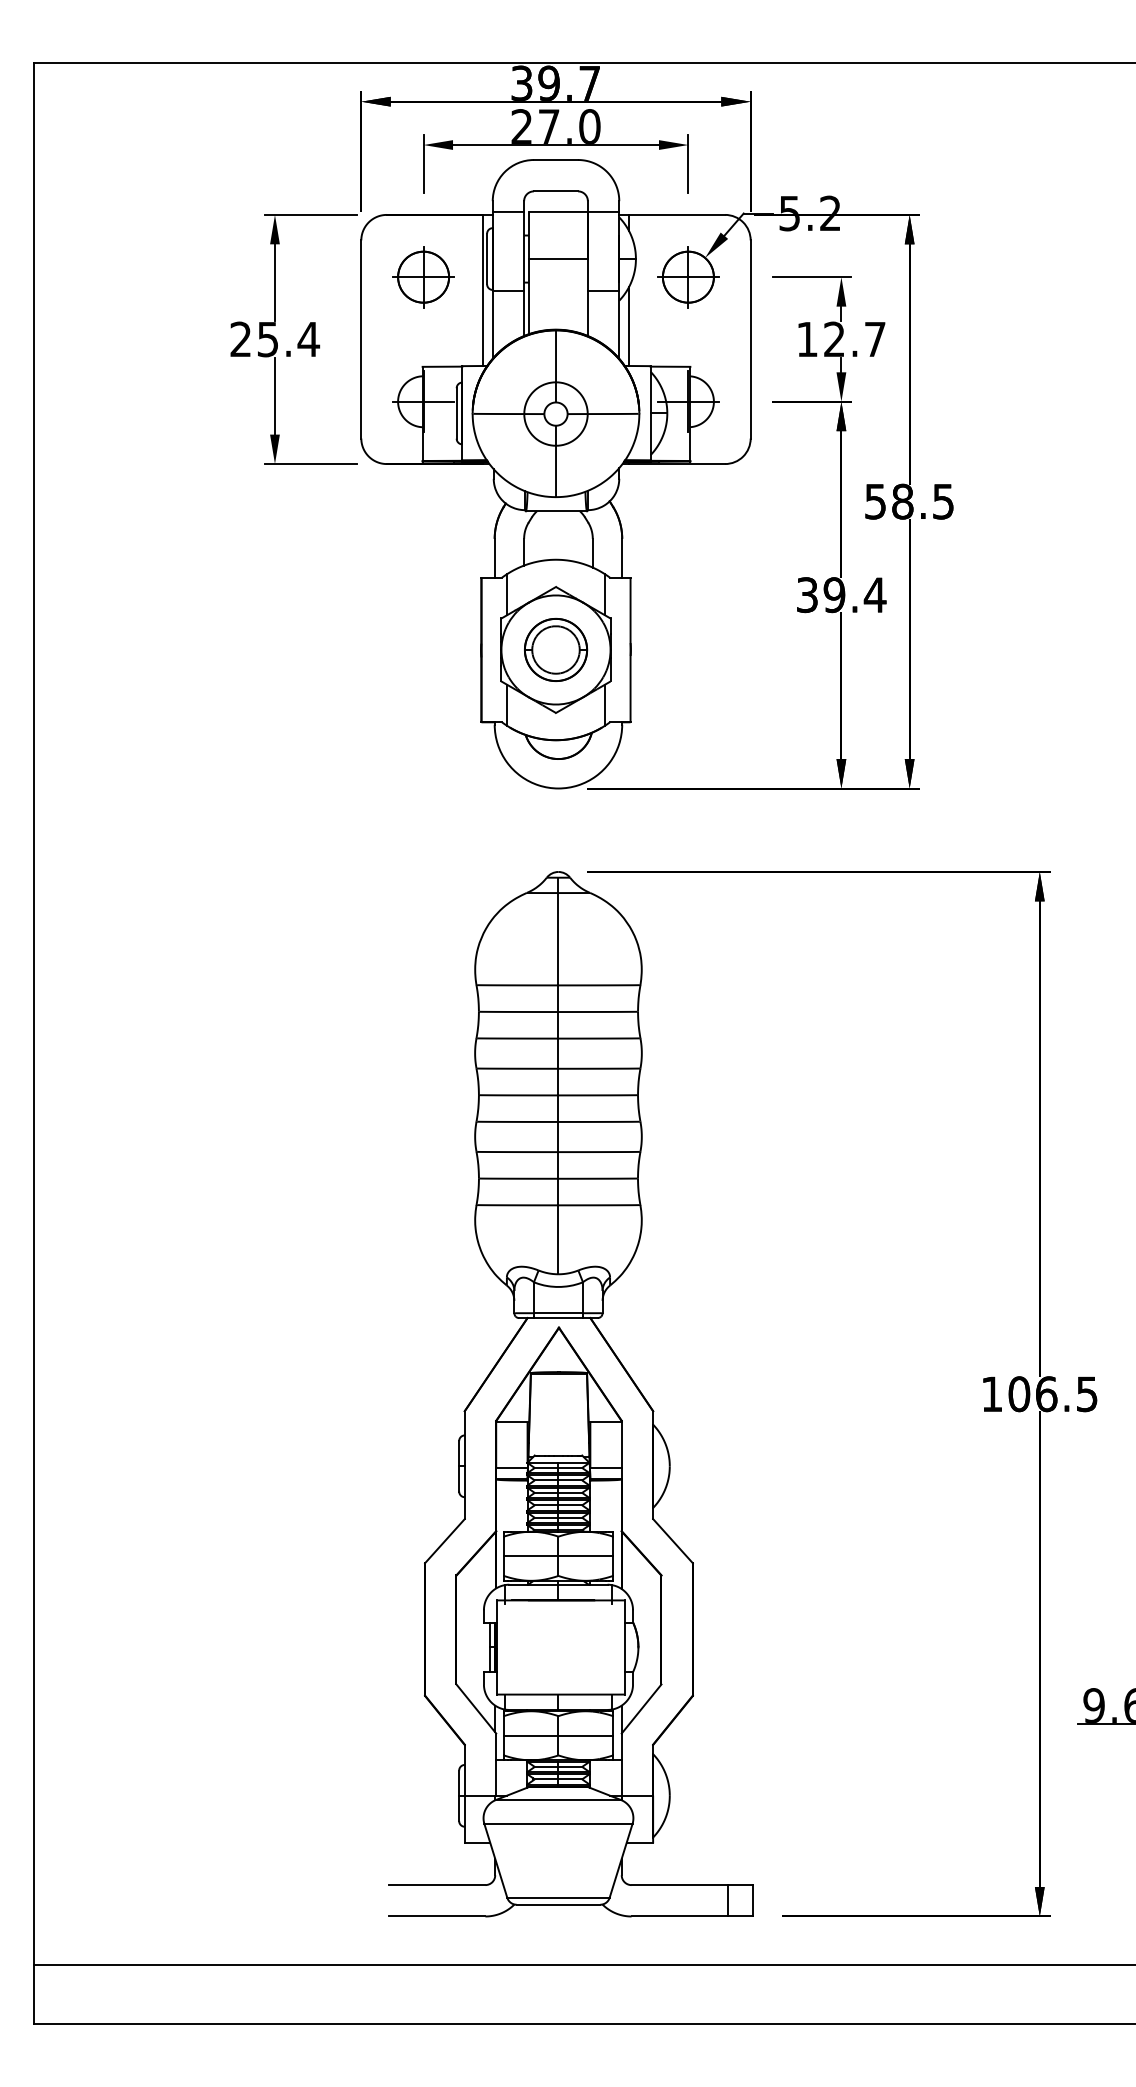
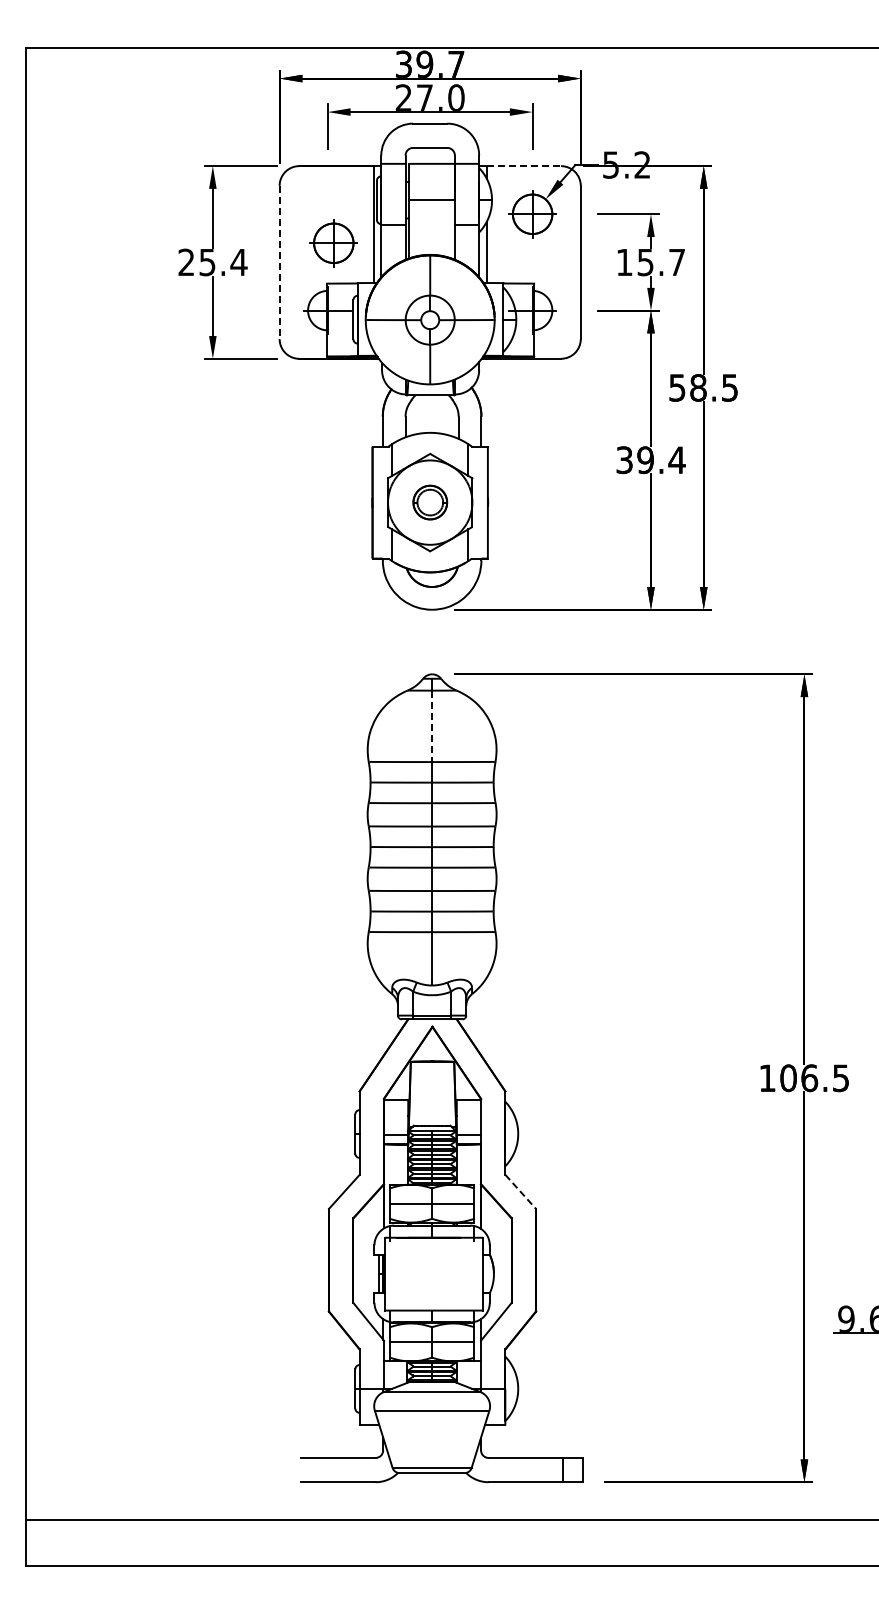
line: (677, 215) -> (524, 166), solid -> dashed
part: (423, 277) -> (333, 243), moved
line: (361, 339) -> (279, 262), solid -> dashed
text: (834, 339) -> (645, 262), 12.7 -> 15.7
part: (556, 649) -> (430, 502), size x0.7
line: (558, 939) -> (432, 726), solid -> dashed
line: (672, 1540) -> (520, 1191), solid -> dashed

